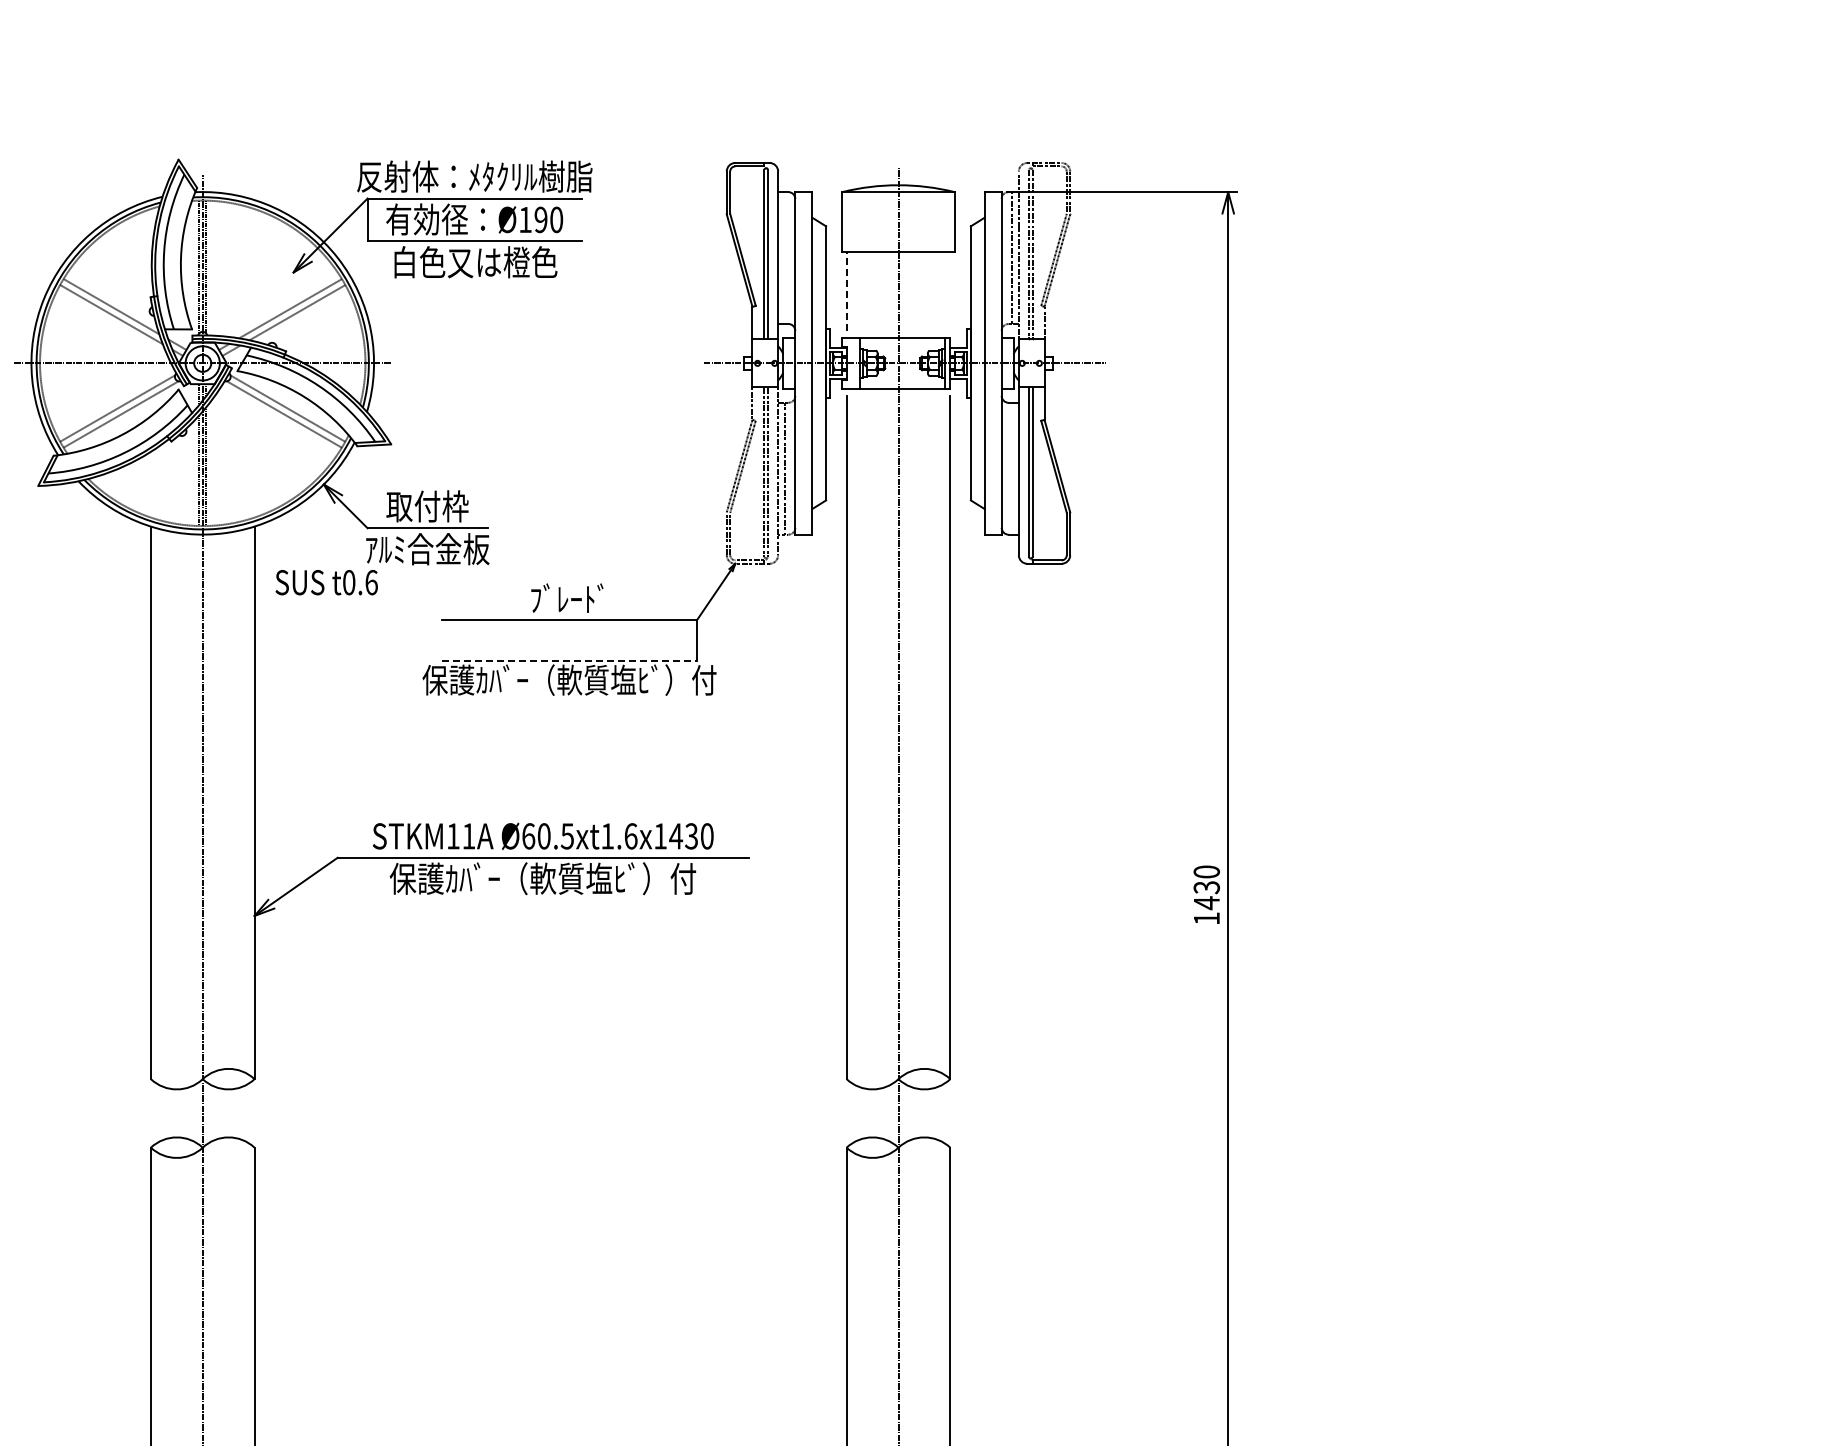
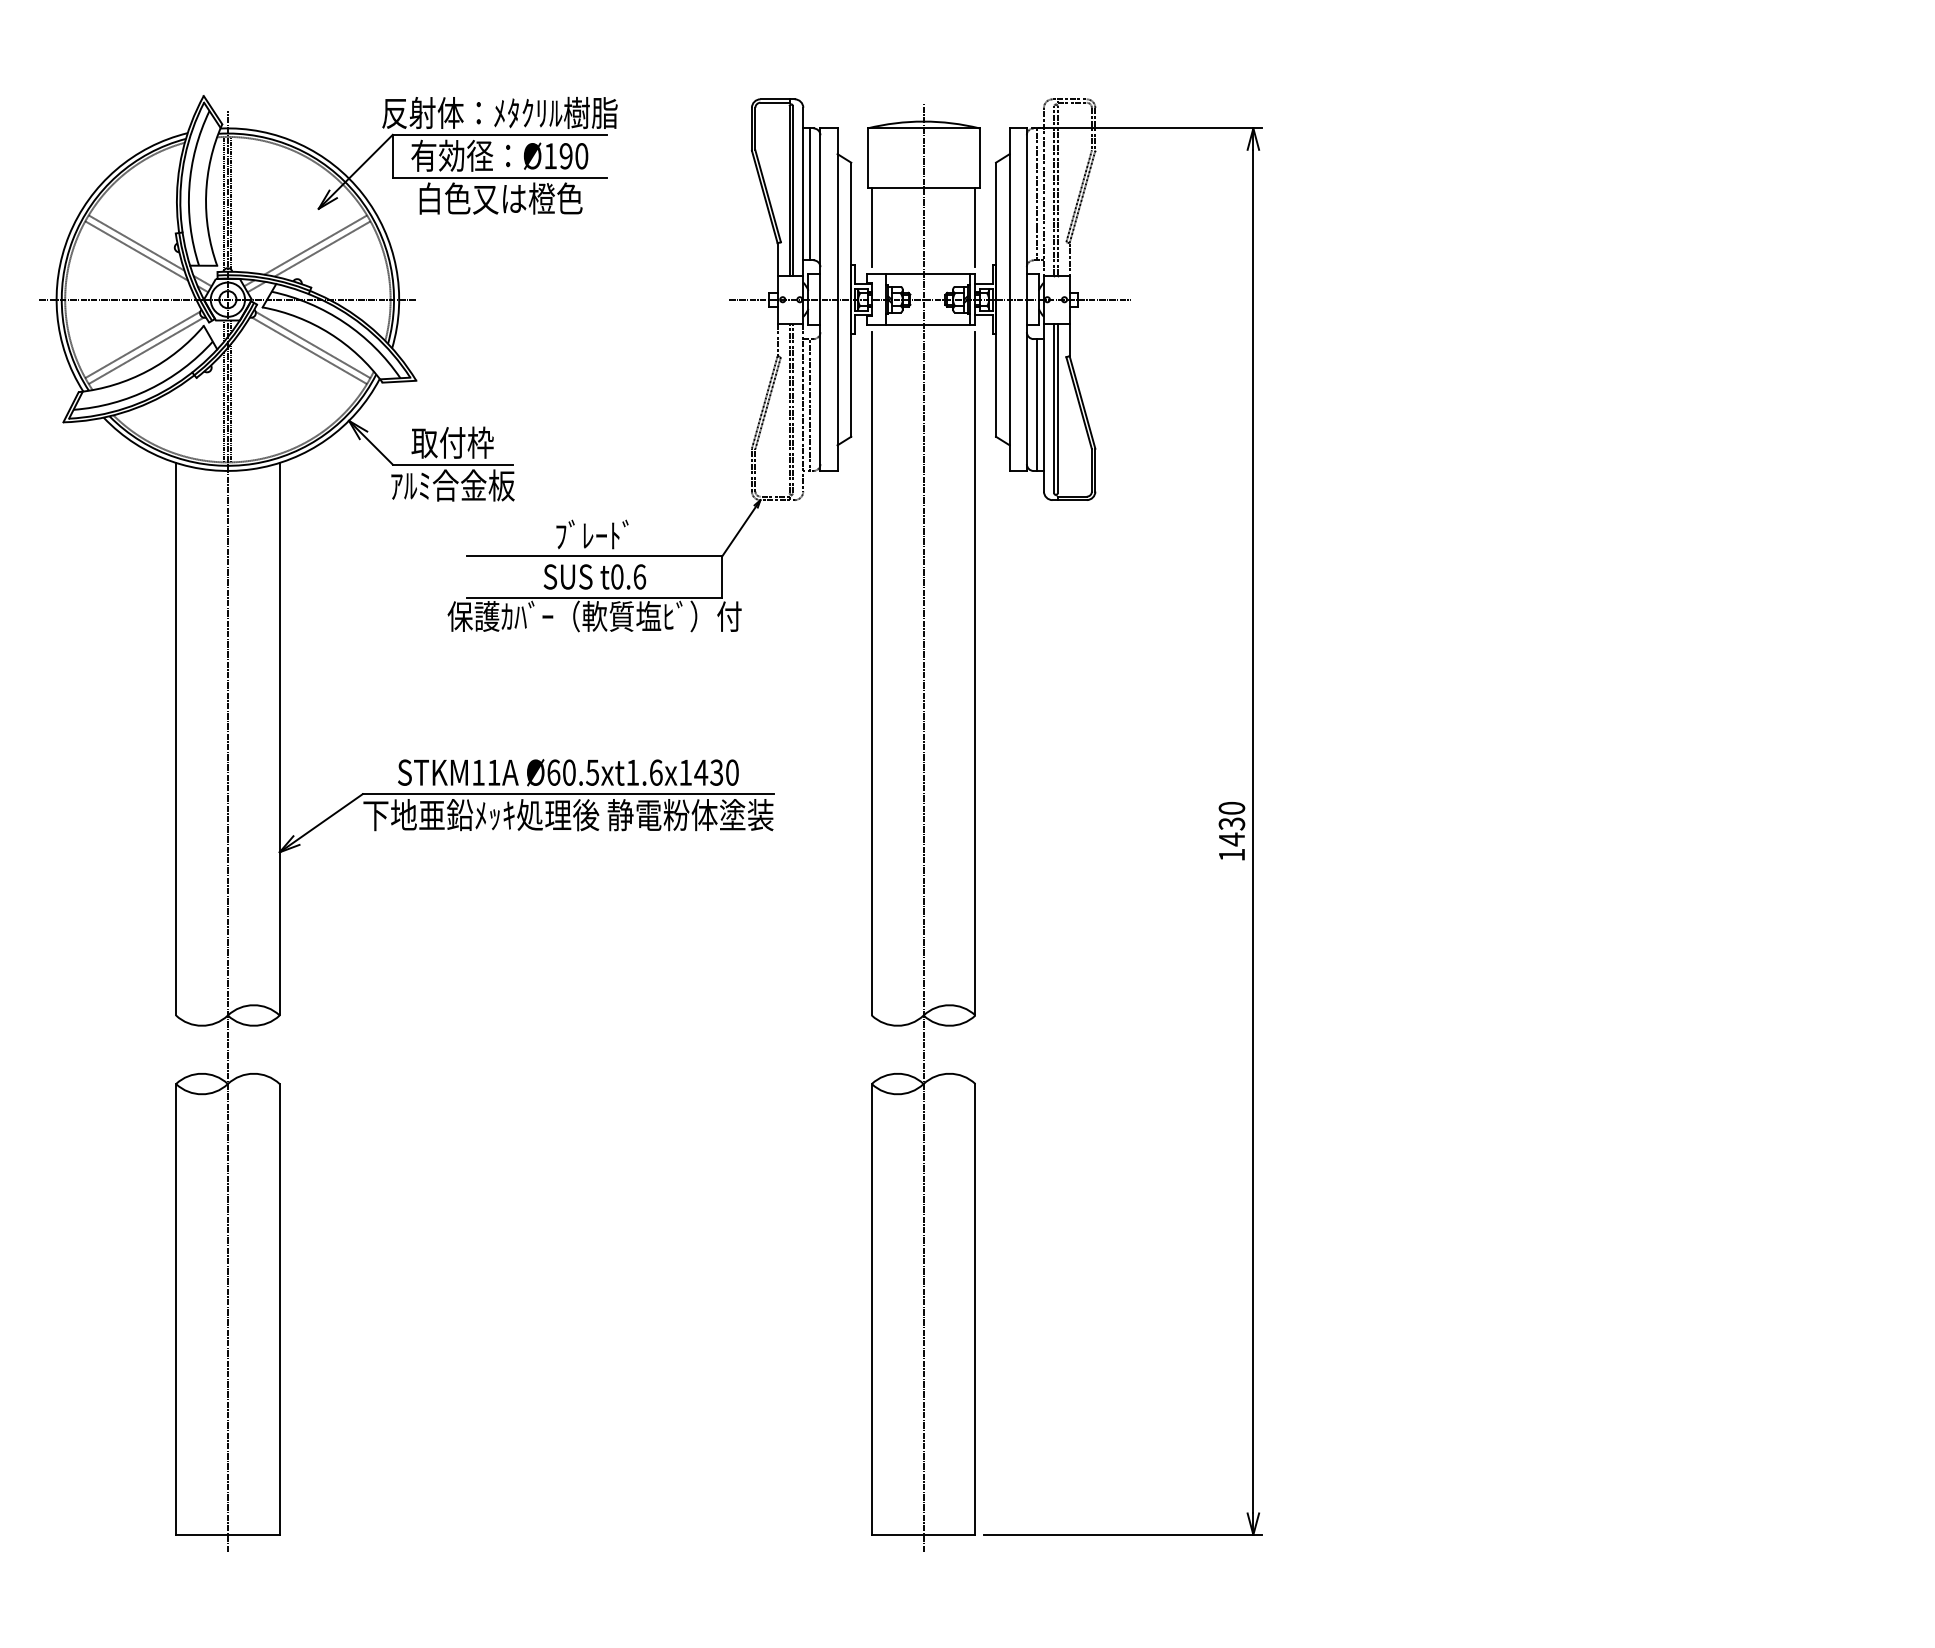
line: (785, 258) -> (810, 194), added
line: (846, 291) -> (871, 227), dashed -> solid
line: (950, 291) -> (975, 227), added
line: (1012, 469) -> (1037, 405), added
text: (326, 582) -> (594, 576), moved
line: (570, 661) -> (595, 597), dashed -> solid
text: (543, 878) -> (568, 814), 保護ｶﾊﾞｰ（軟質塩ﾋﾞ）付 -> 下地亜鉛ﾒｯｷ処理後 静電粉体塗装

